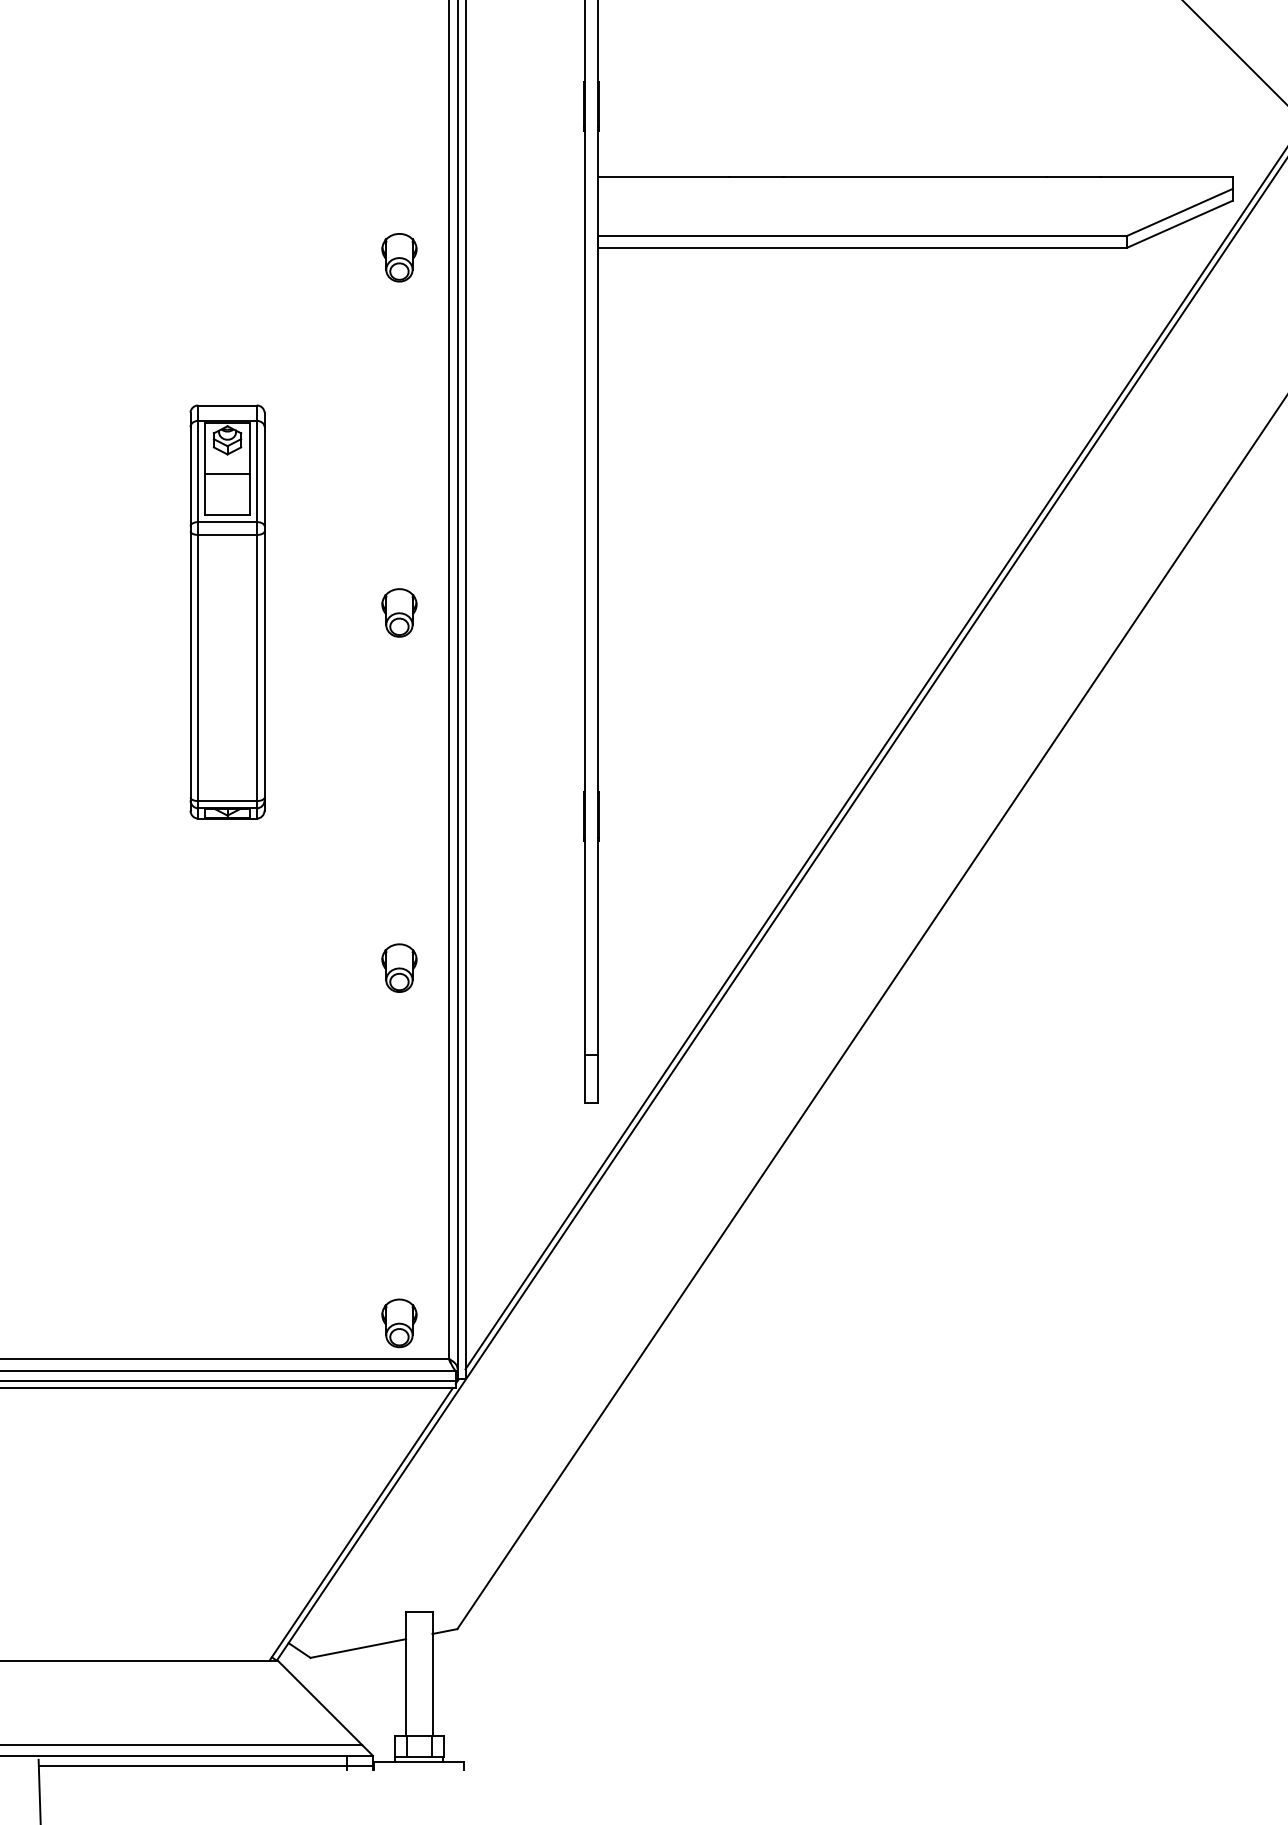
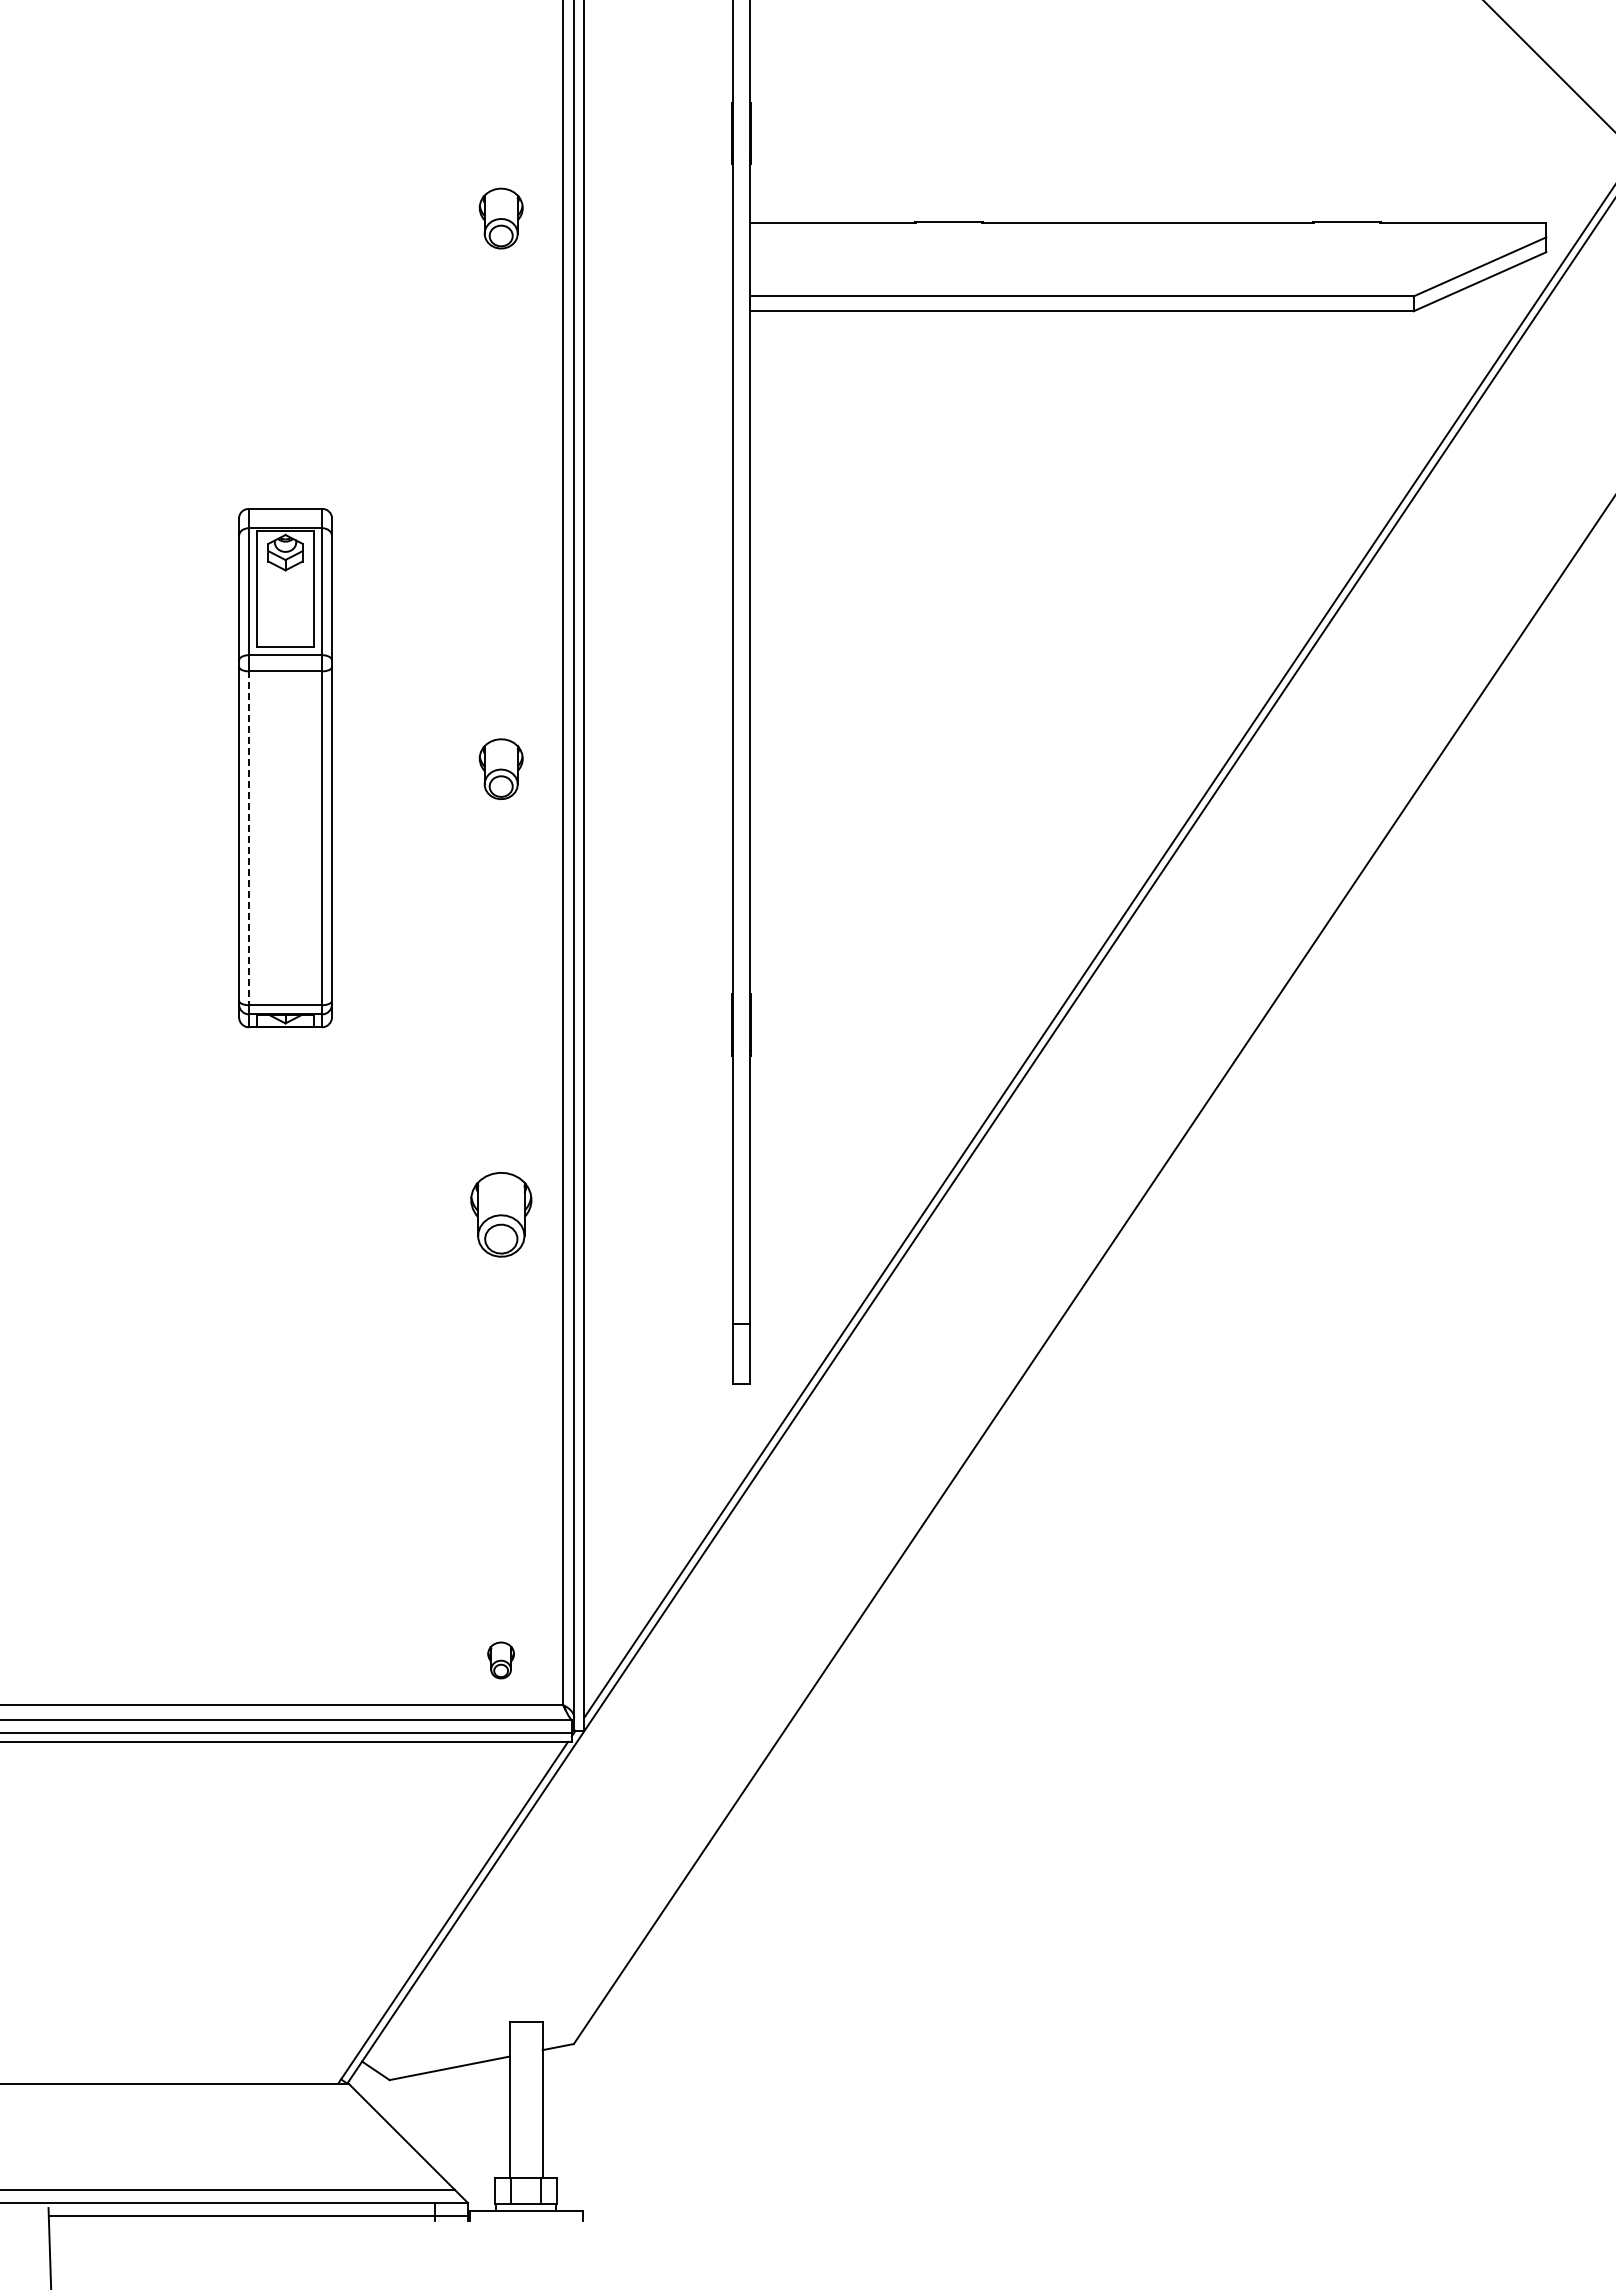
part: (398, 257) -> (500, 218), moved
line: (227, 474) -> (285, 595), removed
line: (198, 668) -> (249, 838), solid -> dashed
part: (398, 967) -> (500, 1214), size x1.4
part: (398, 1323) -> (500, 1660), size x0.6

